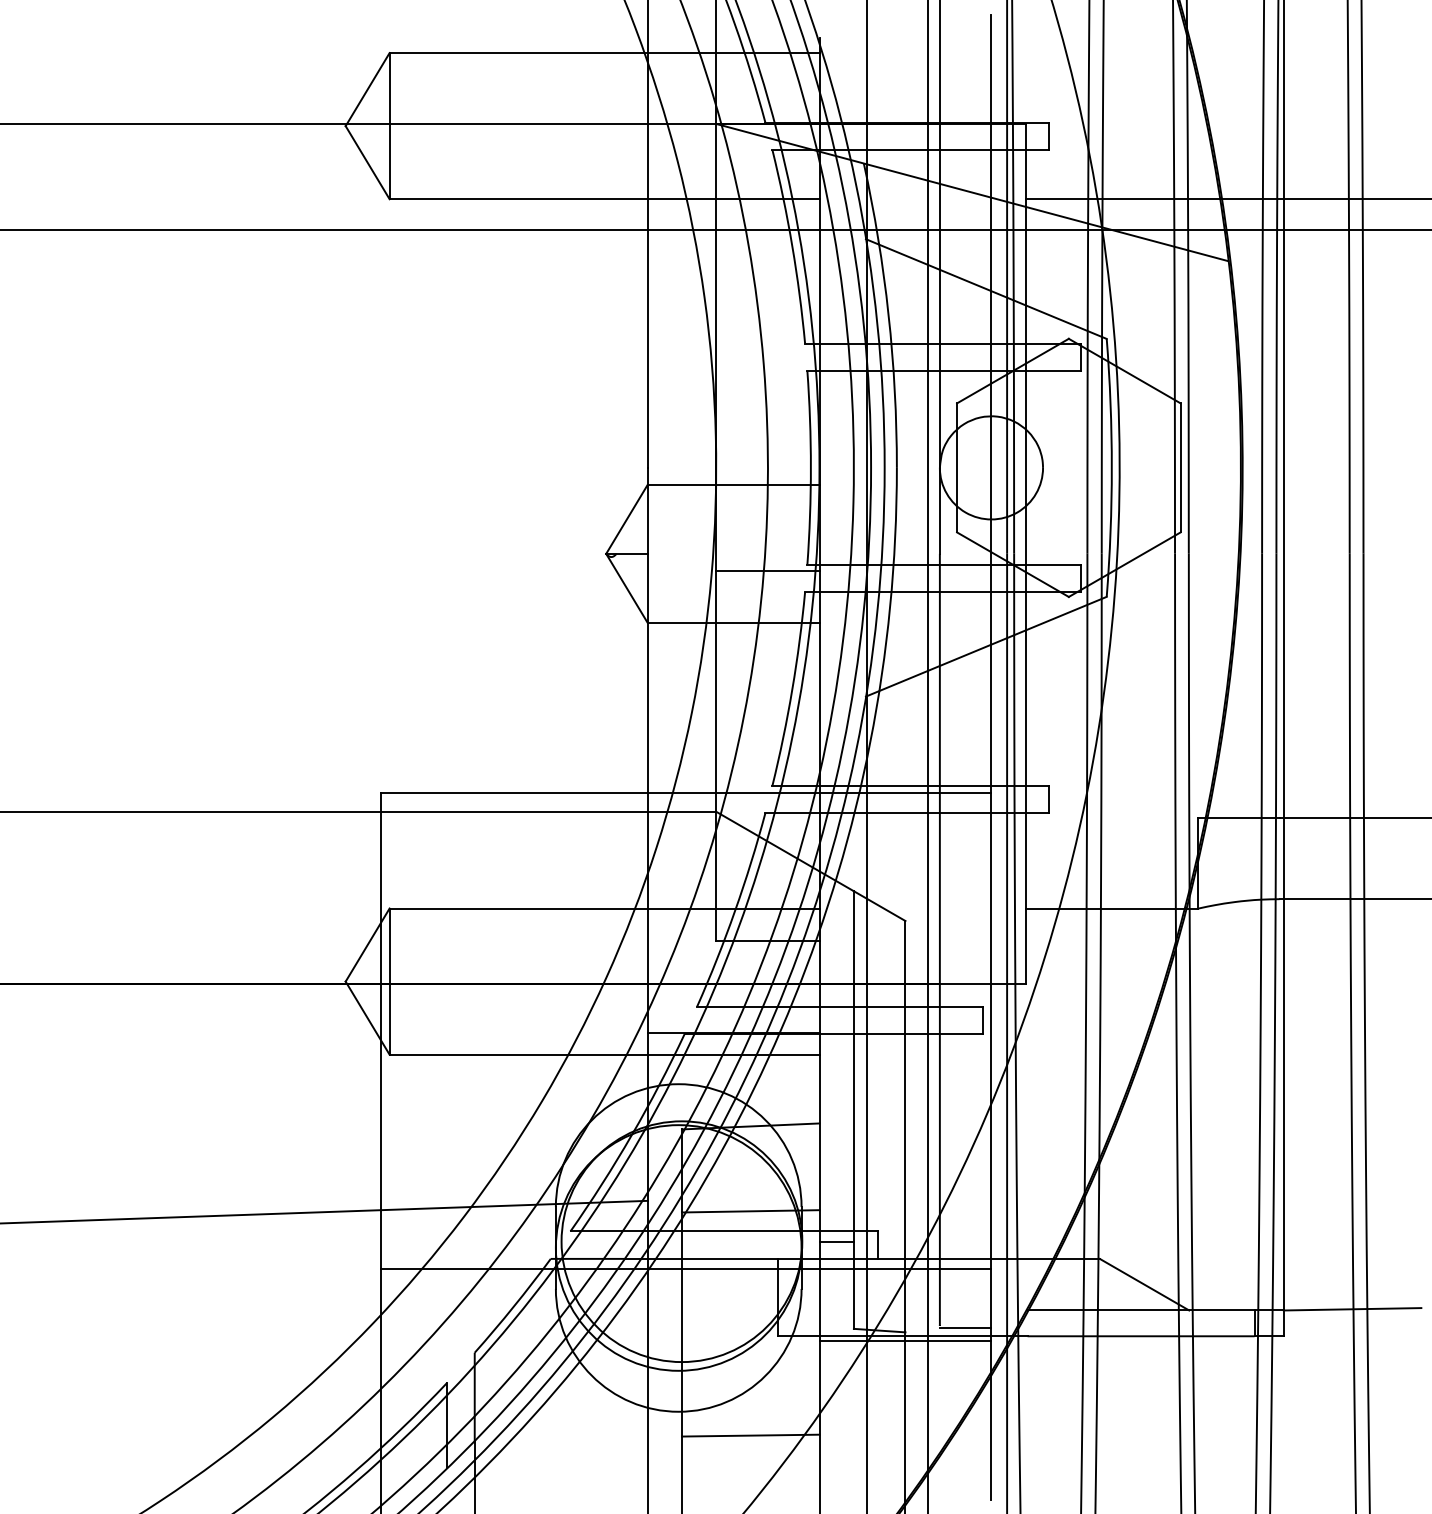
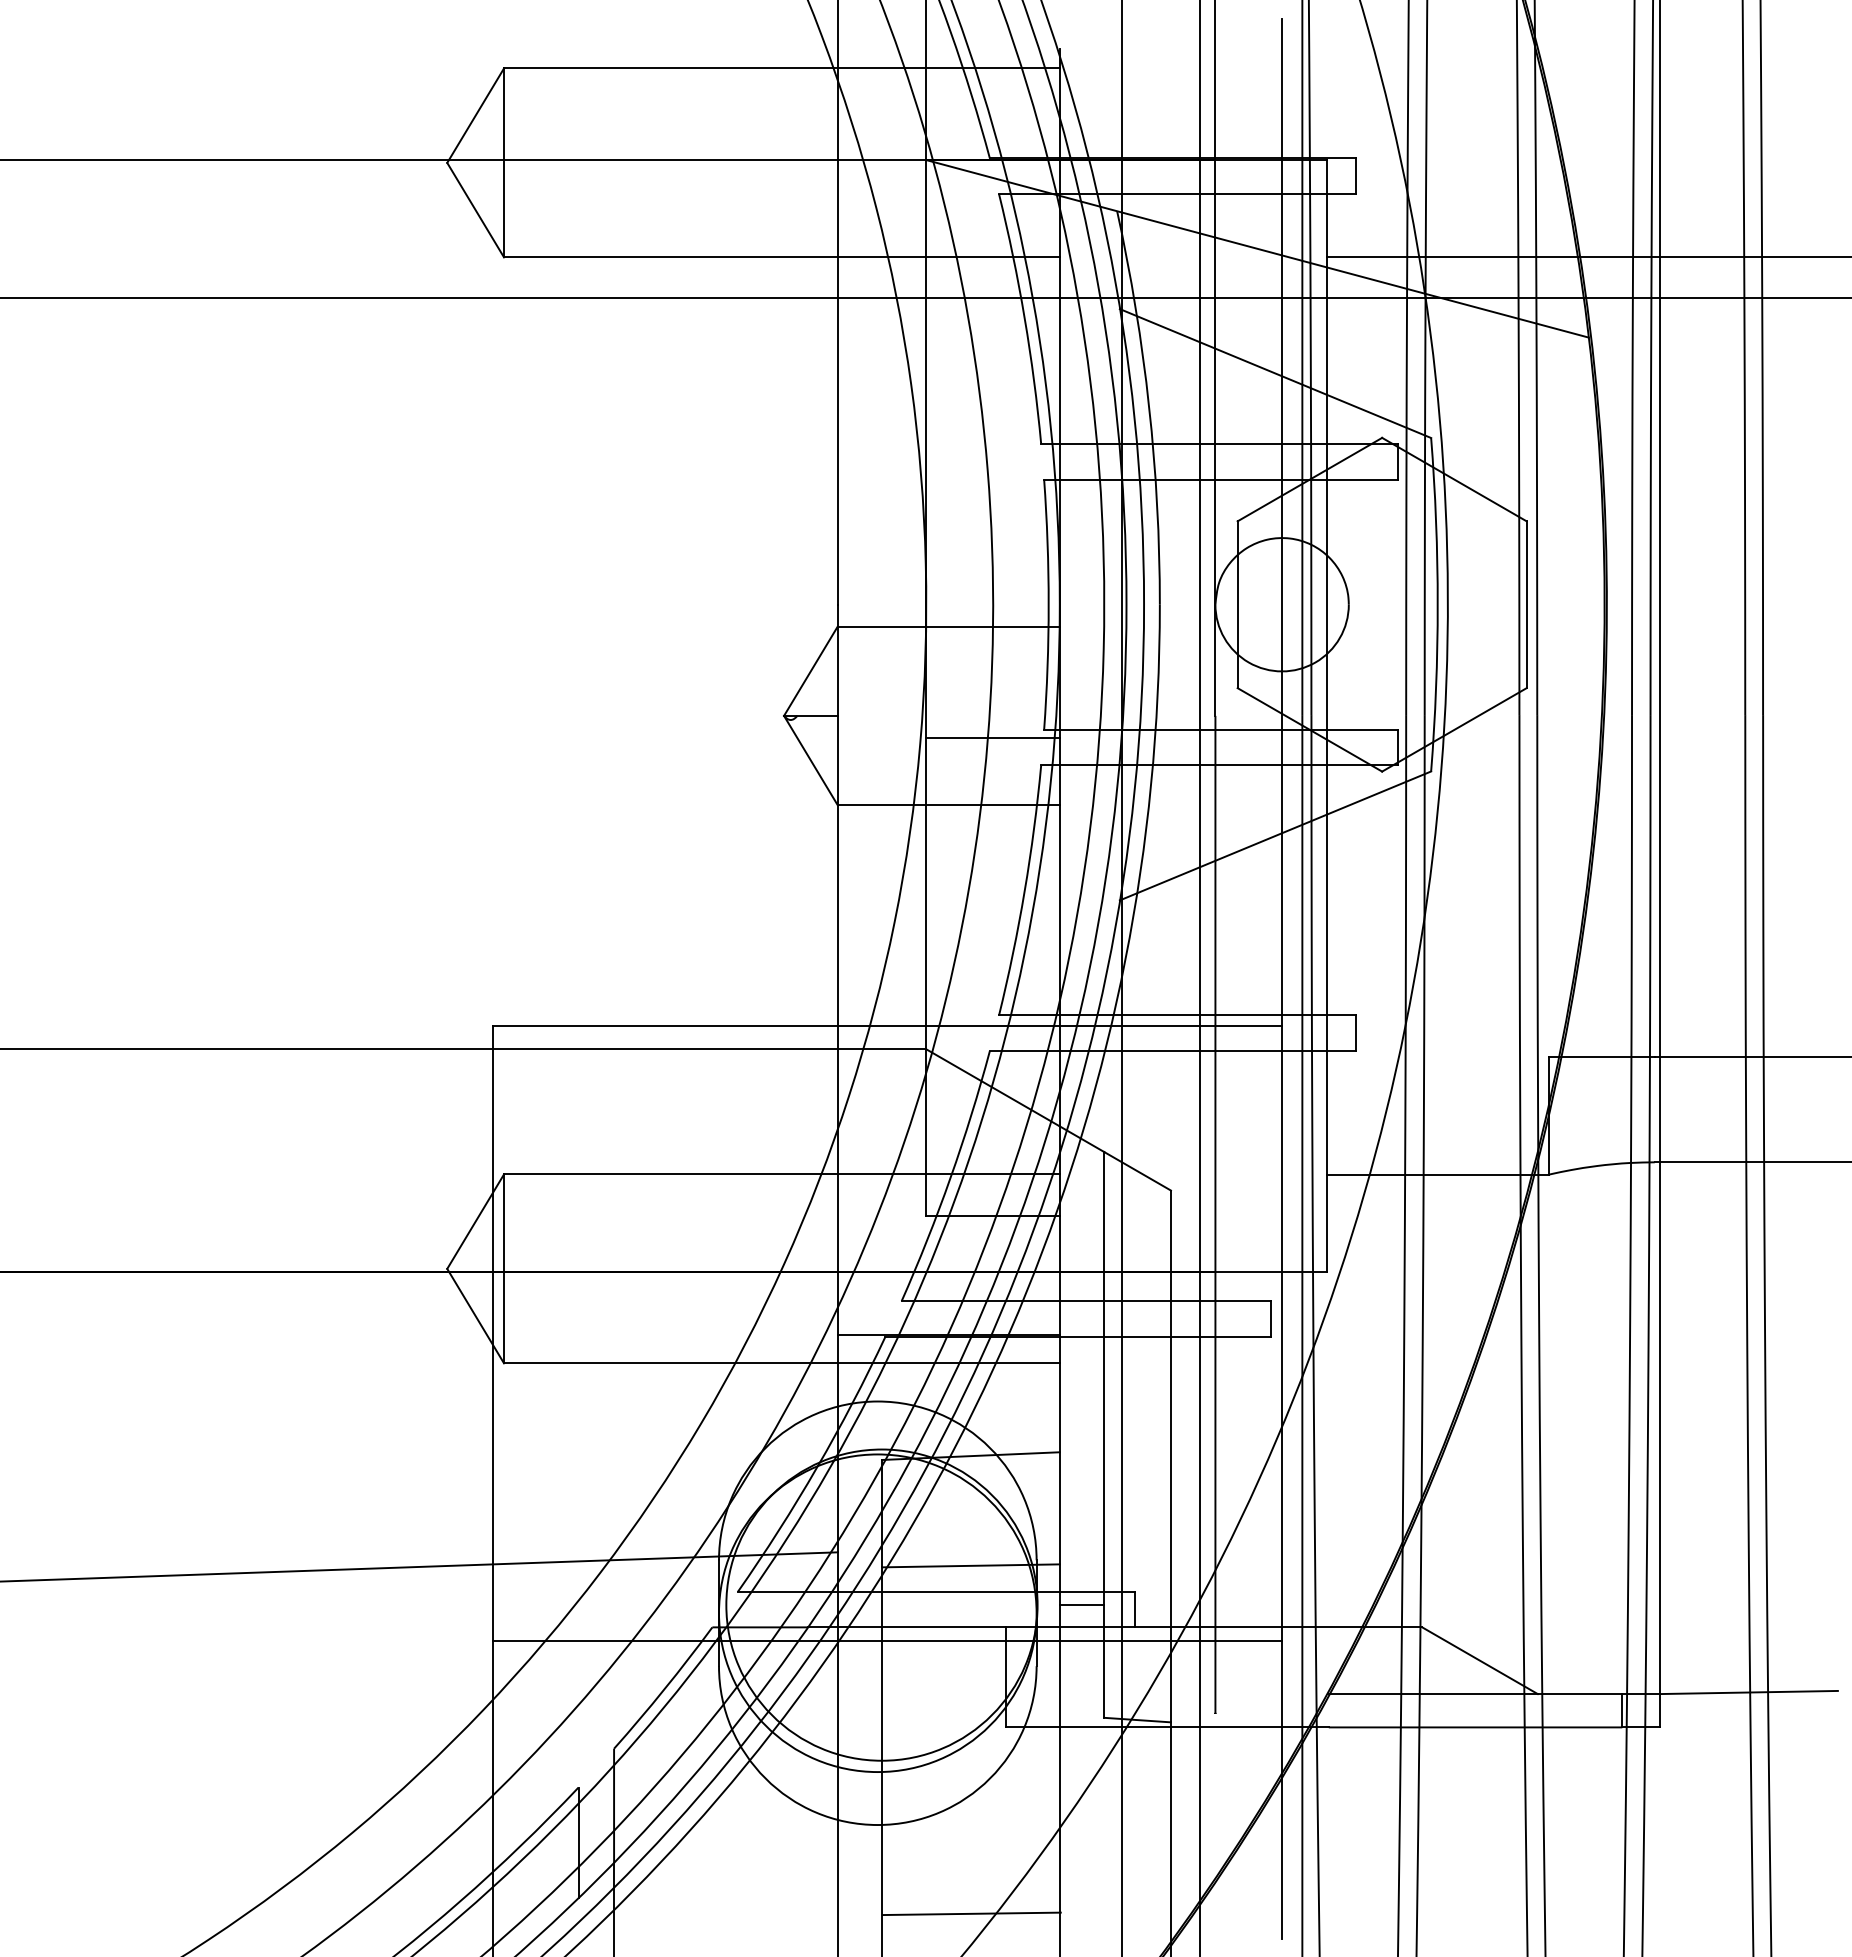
line: (965, 1327) -> (1248, 1716), removed
line: (905, 1340) -> (1170, 1733), removed
line: (750, 1435) -> (971, 1913), moved

